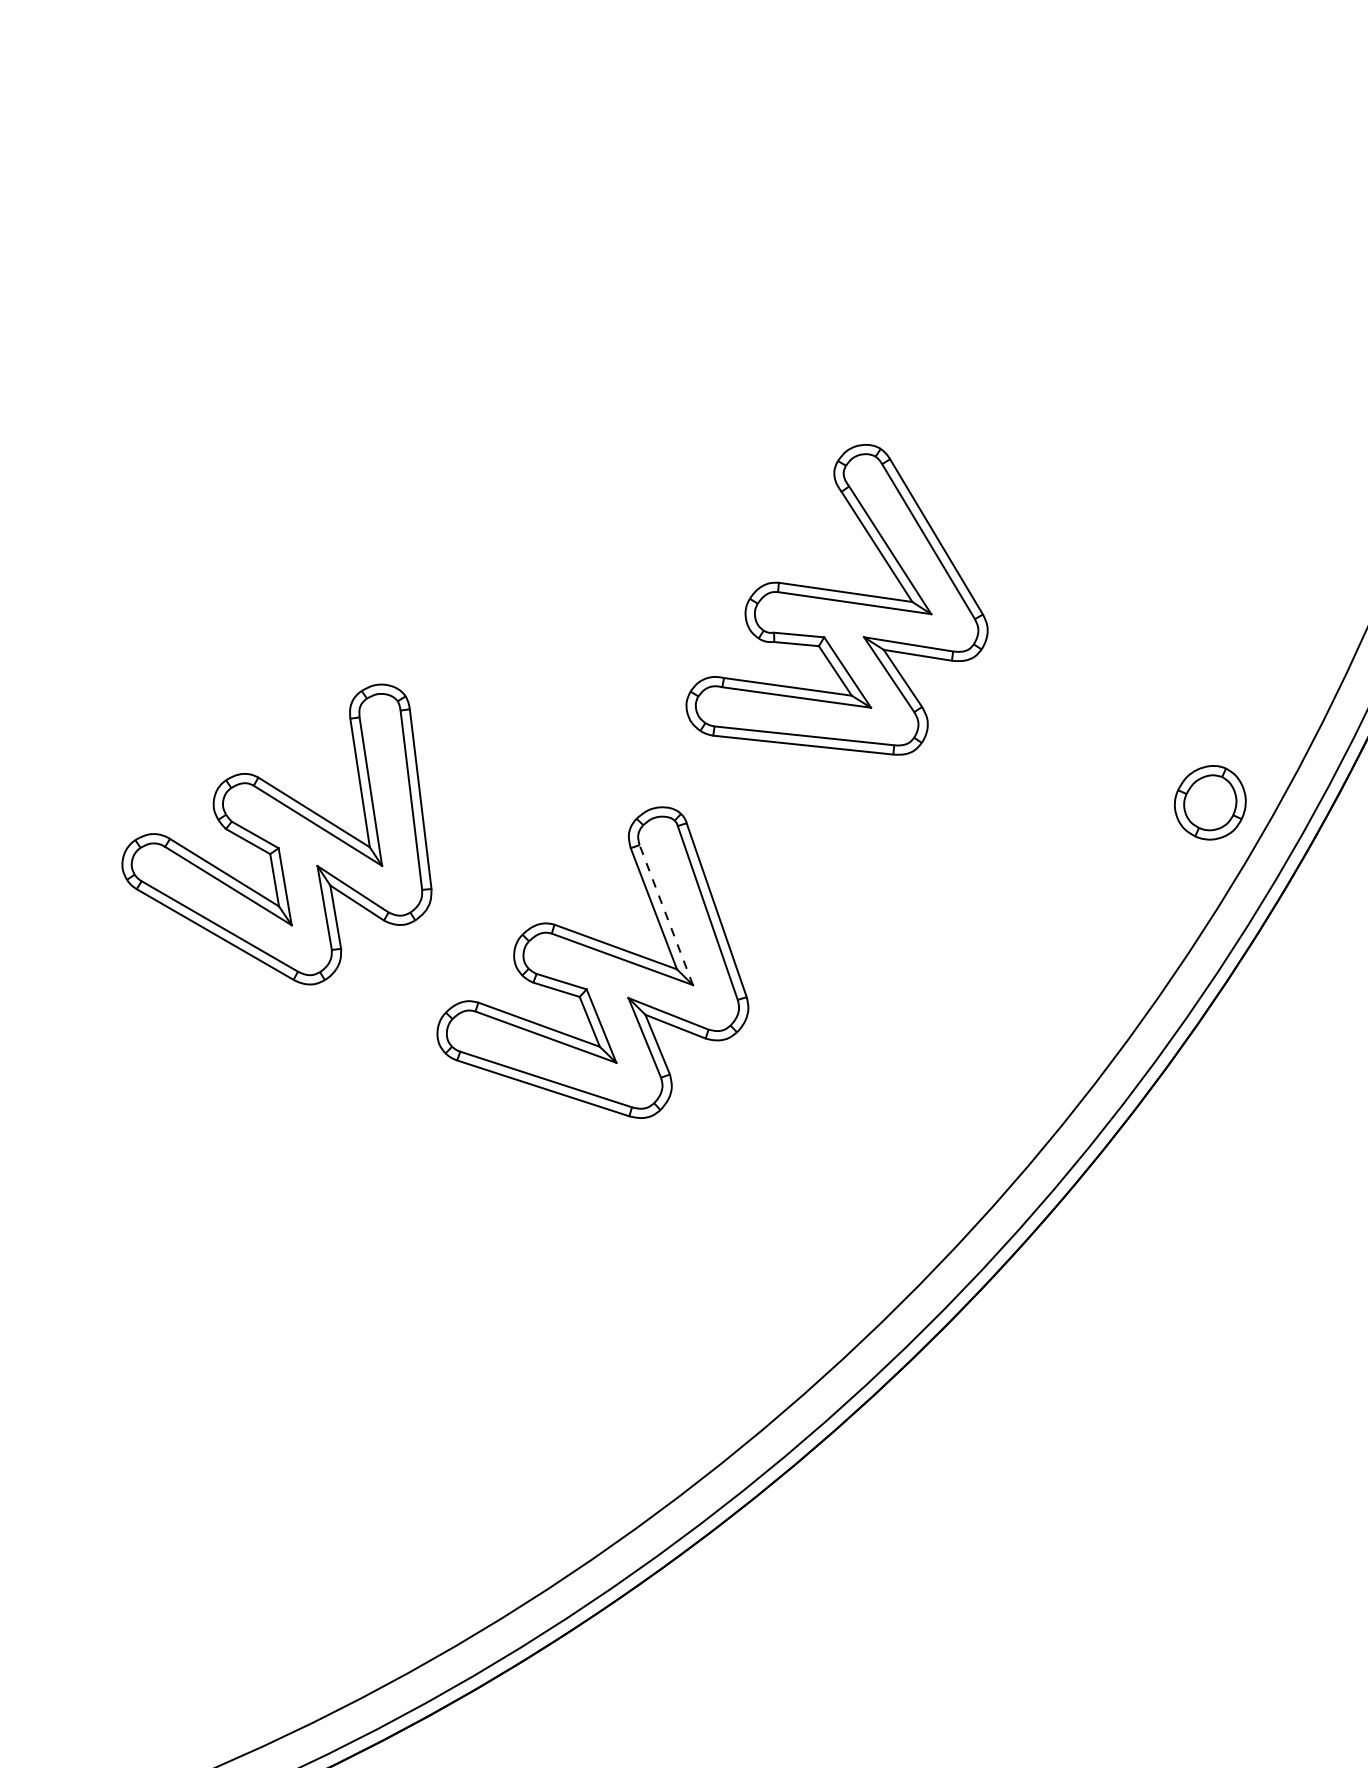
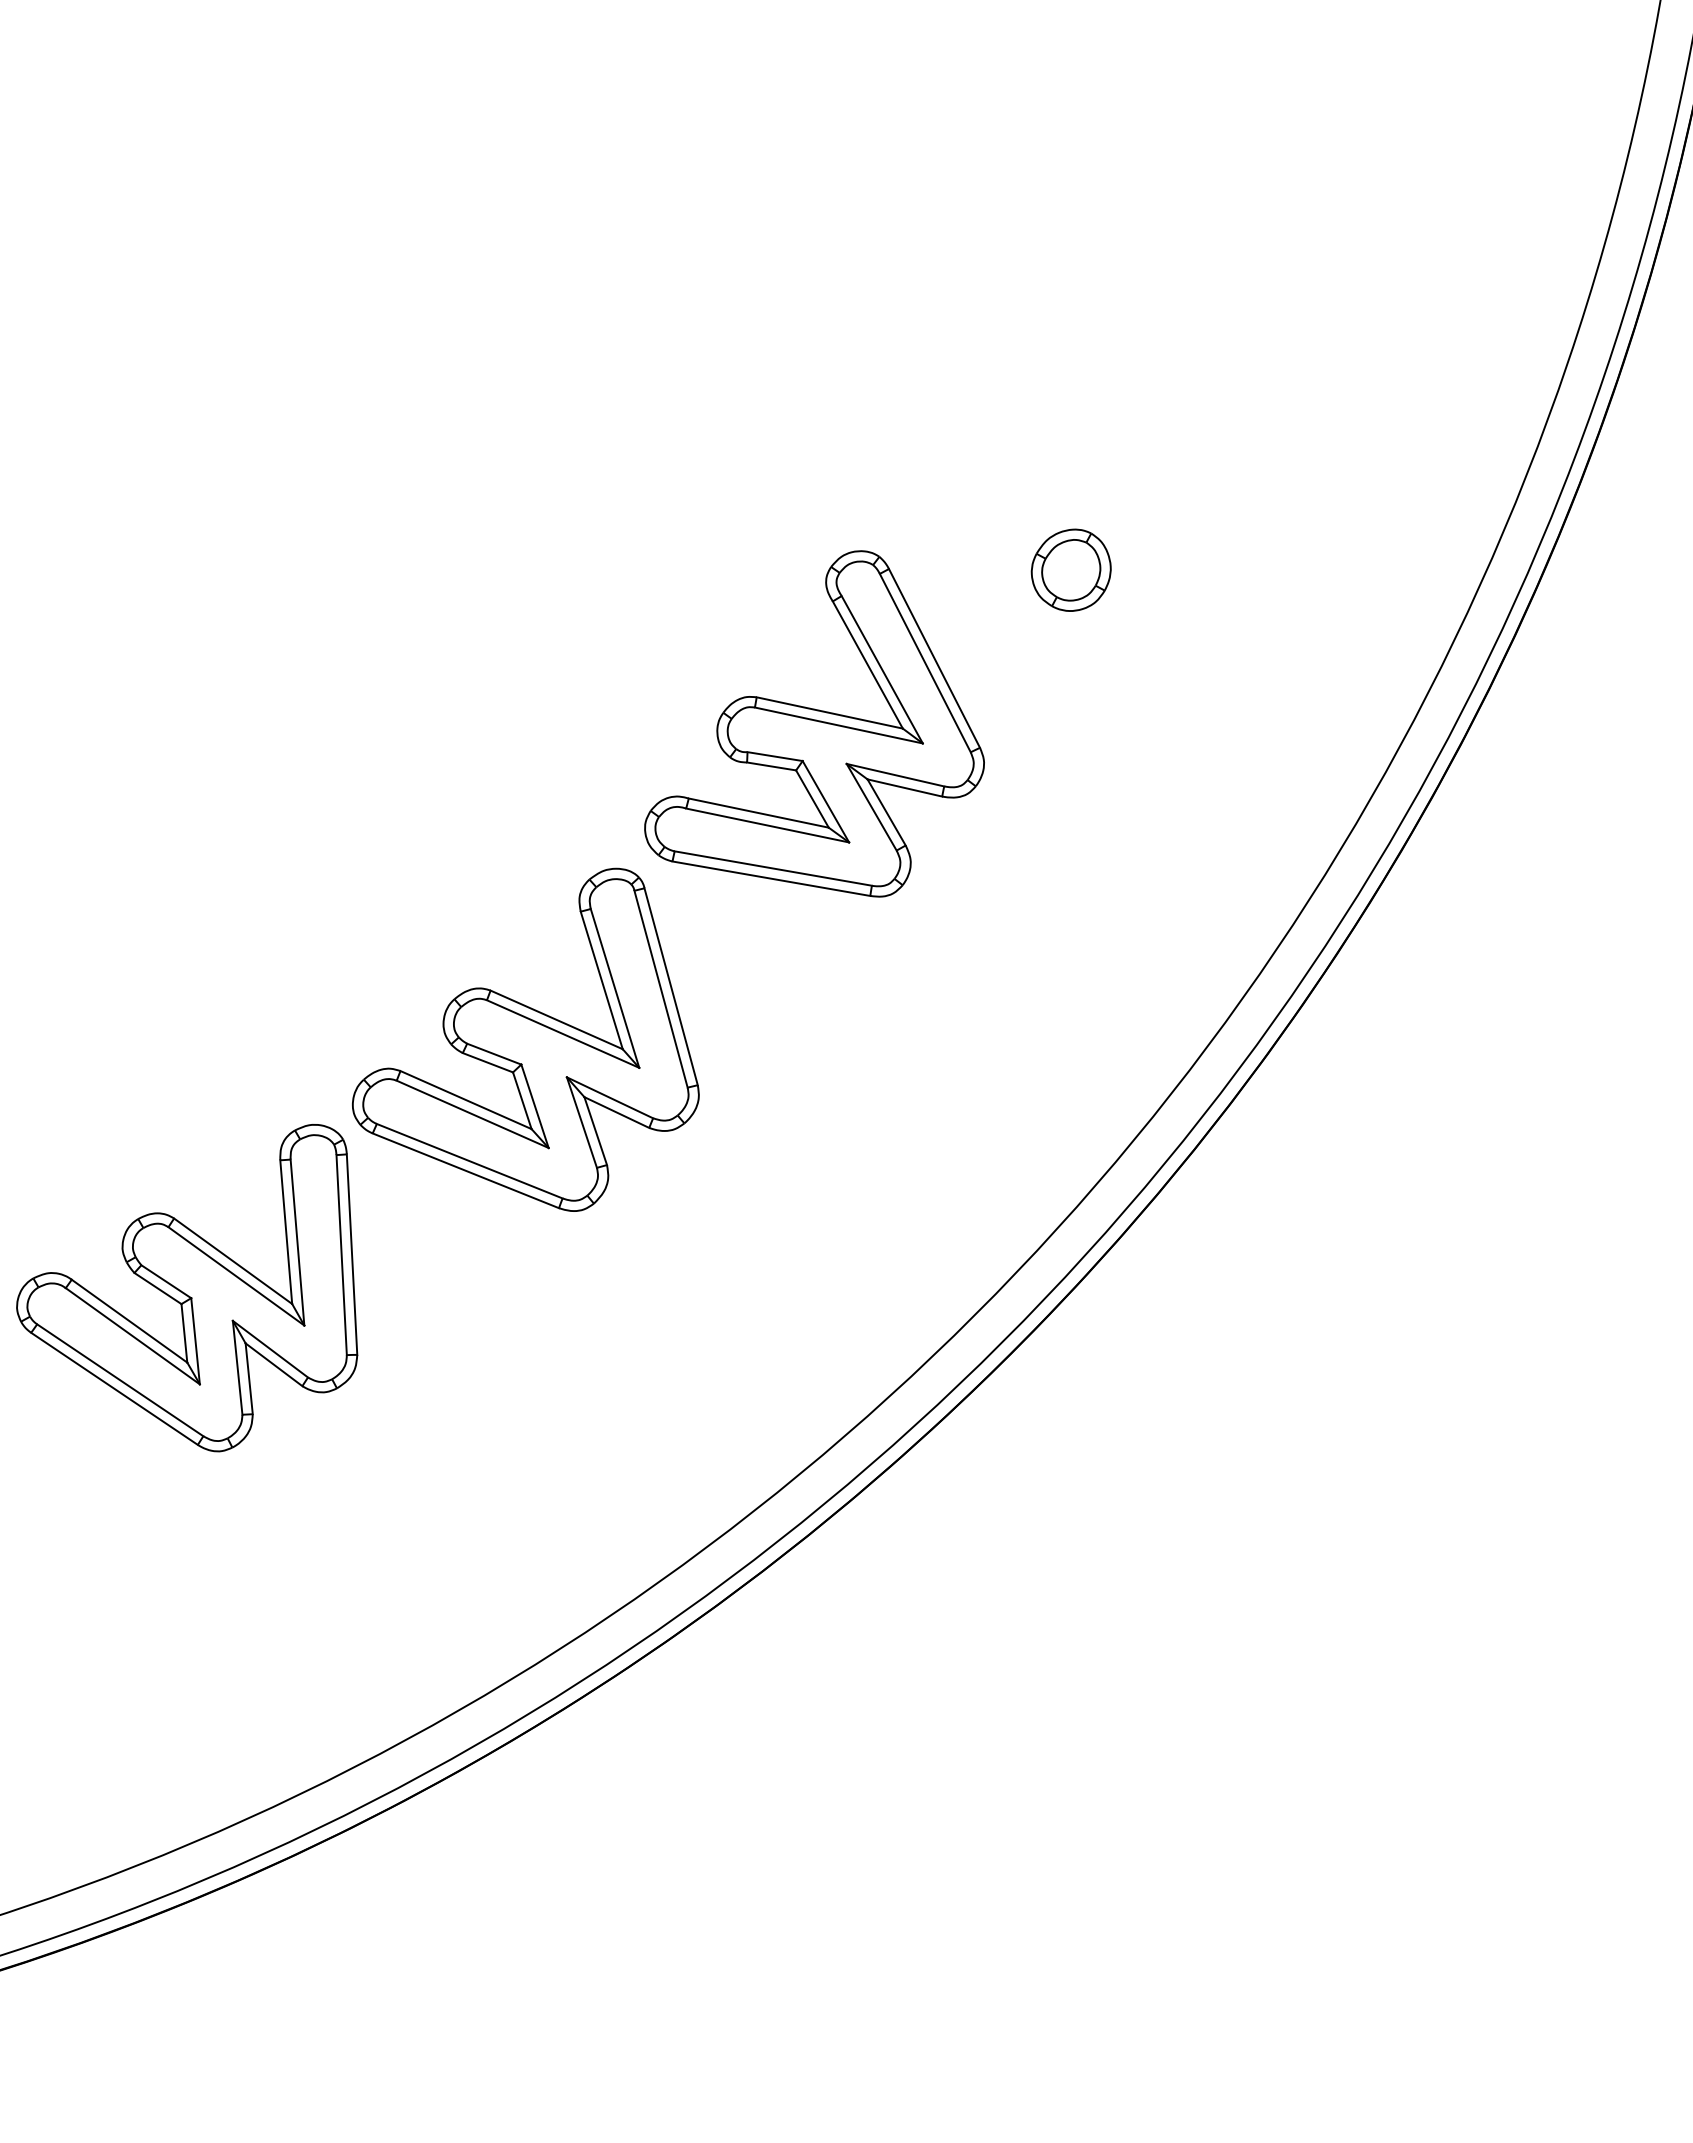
part: (832, 602) -> (814, 723), moved
part: (1209, 802) -> (1070, 569), moved
part: (274, 839) -> (187, 1288), moved
line: (665, 914) -> (614, 987), dashed -> solid

